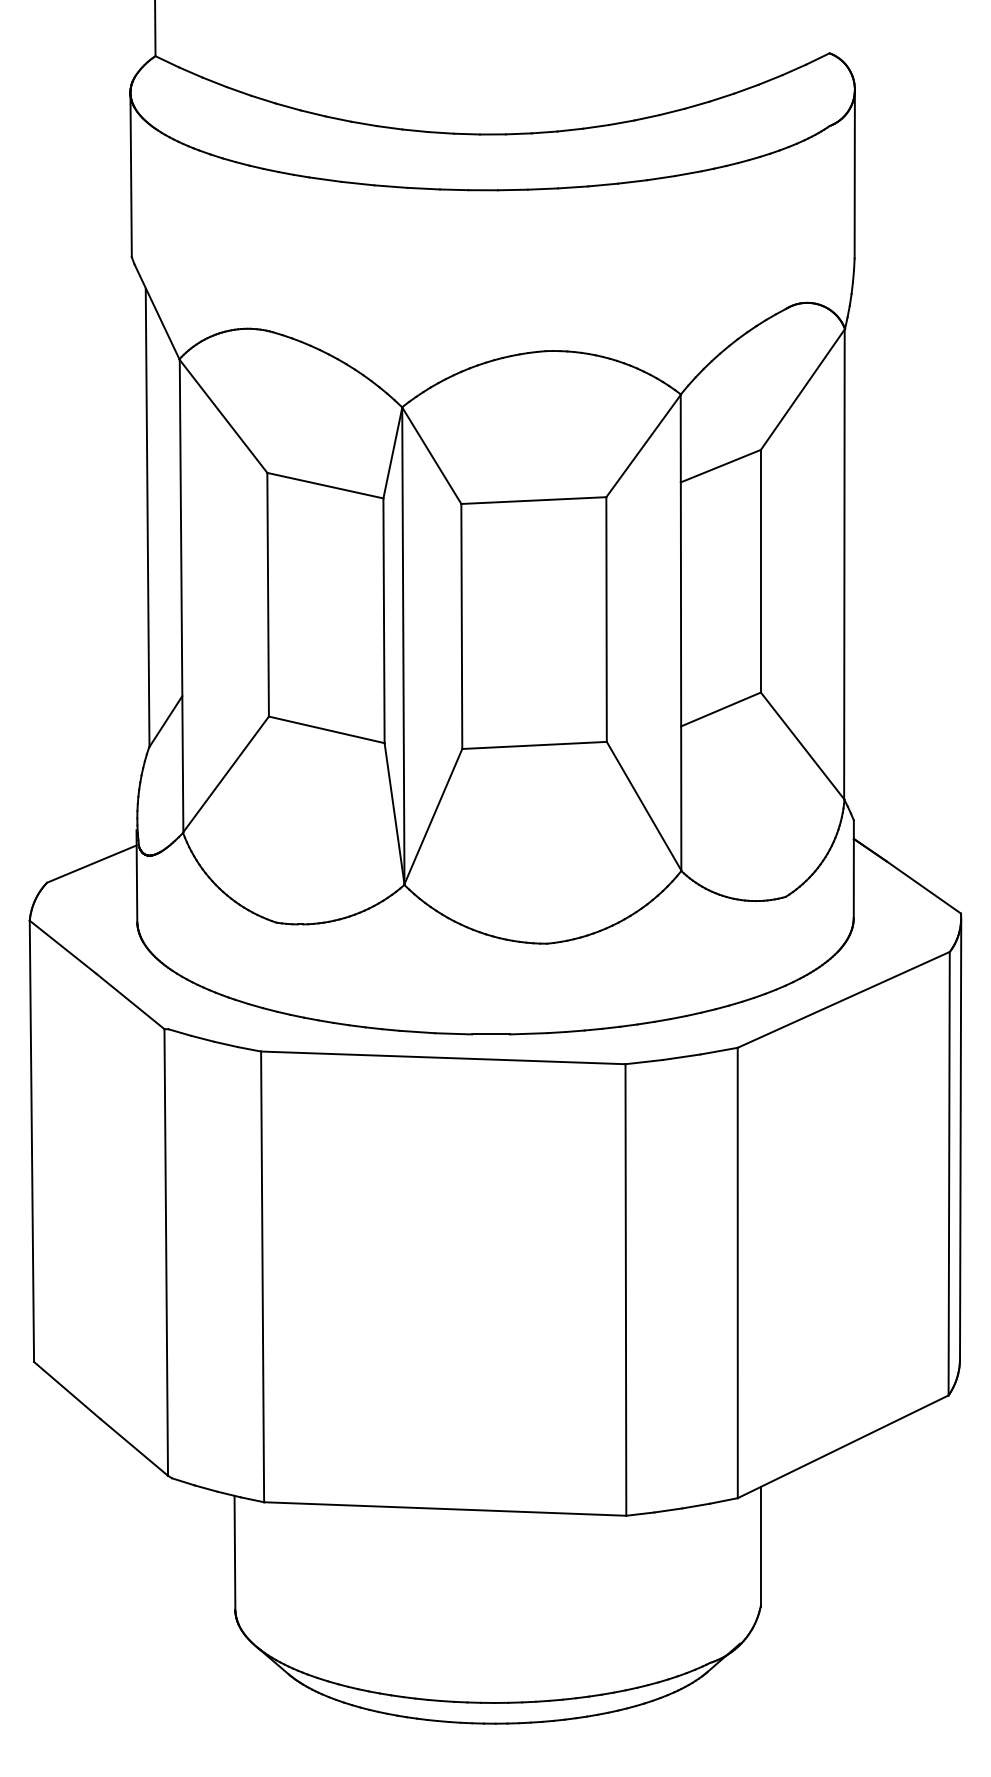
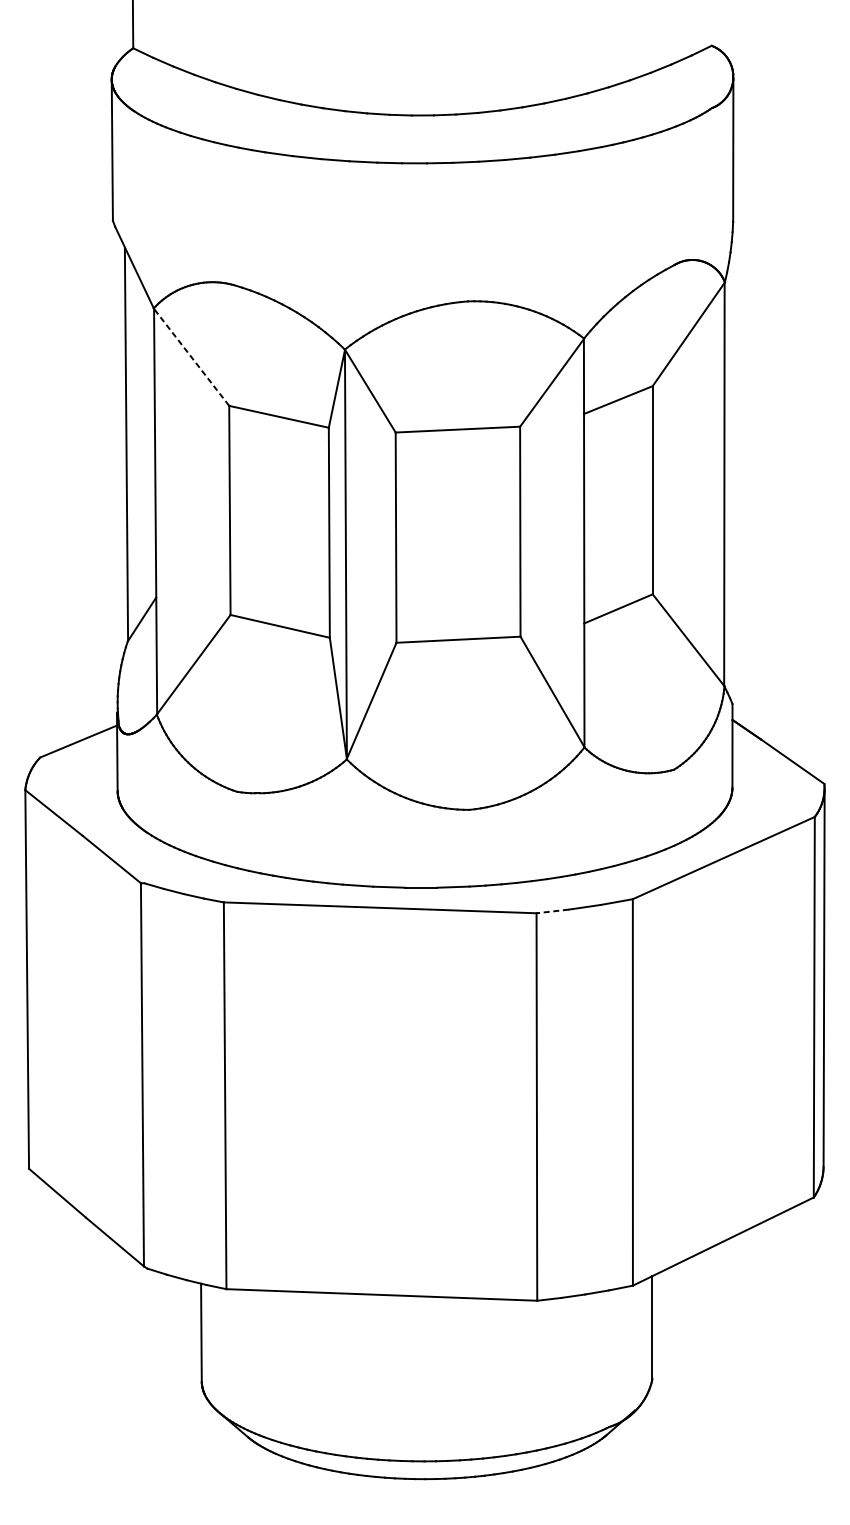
line: (223, 416) -> (191, 357), solid -> dashed
line: (644, 1062) -> (552, 911), solid -> dashed

